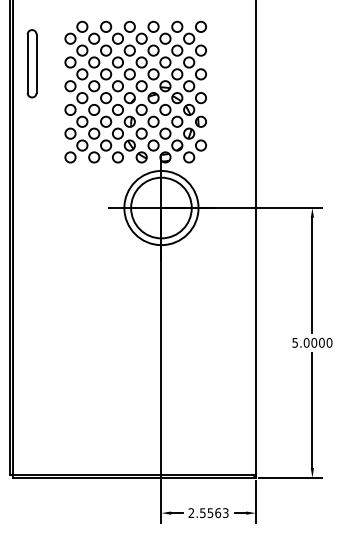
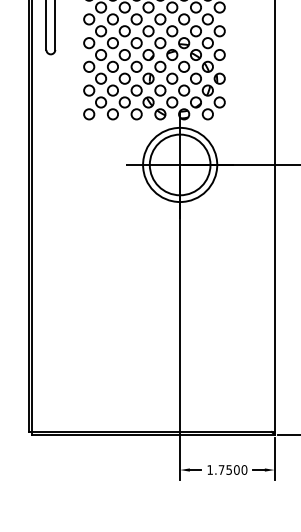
text: (208, 513) -> (227, 470), 2.5563 -> 1.7500

